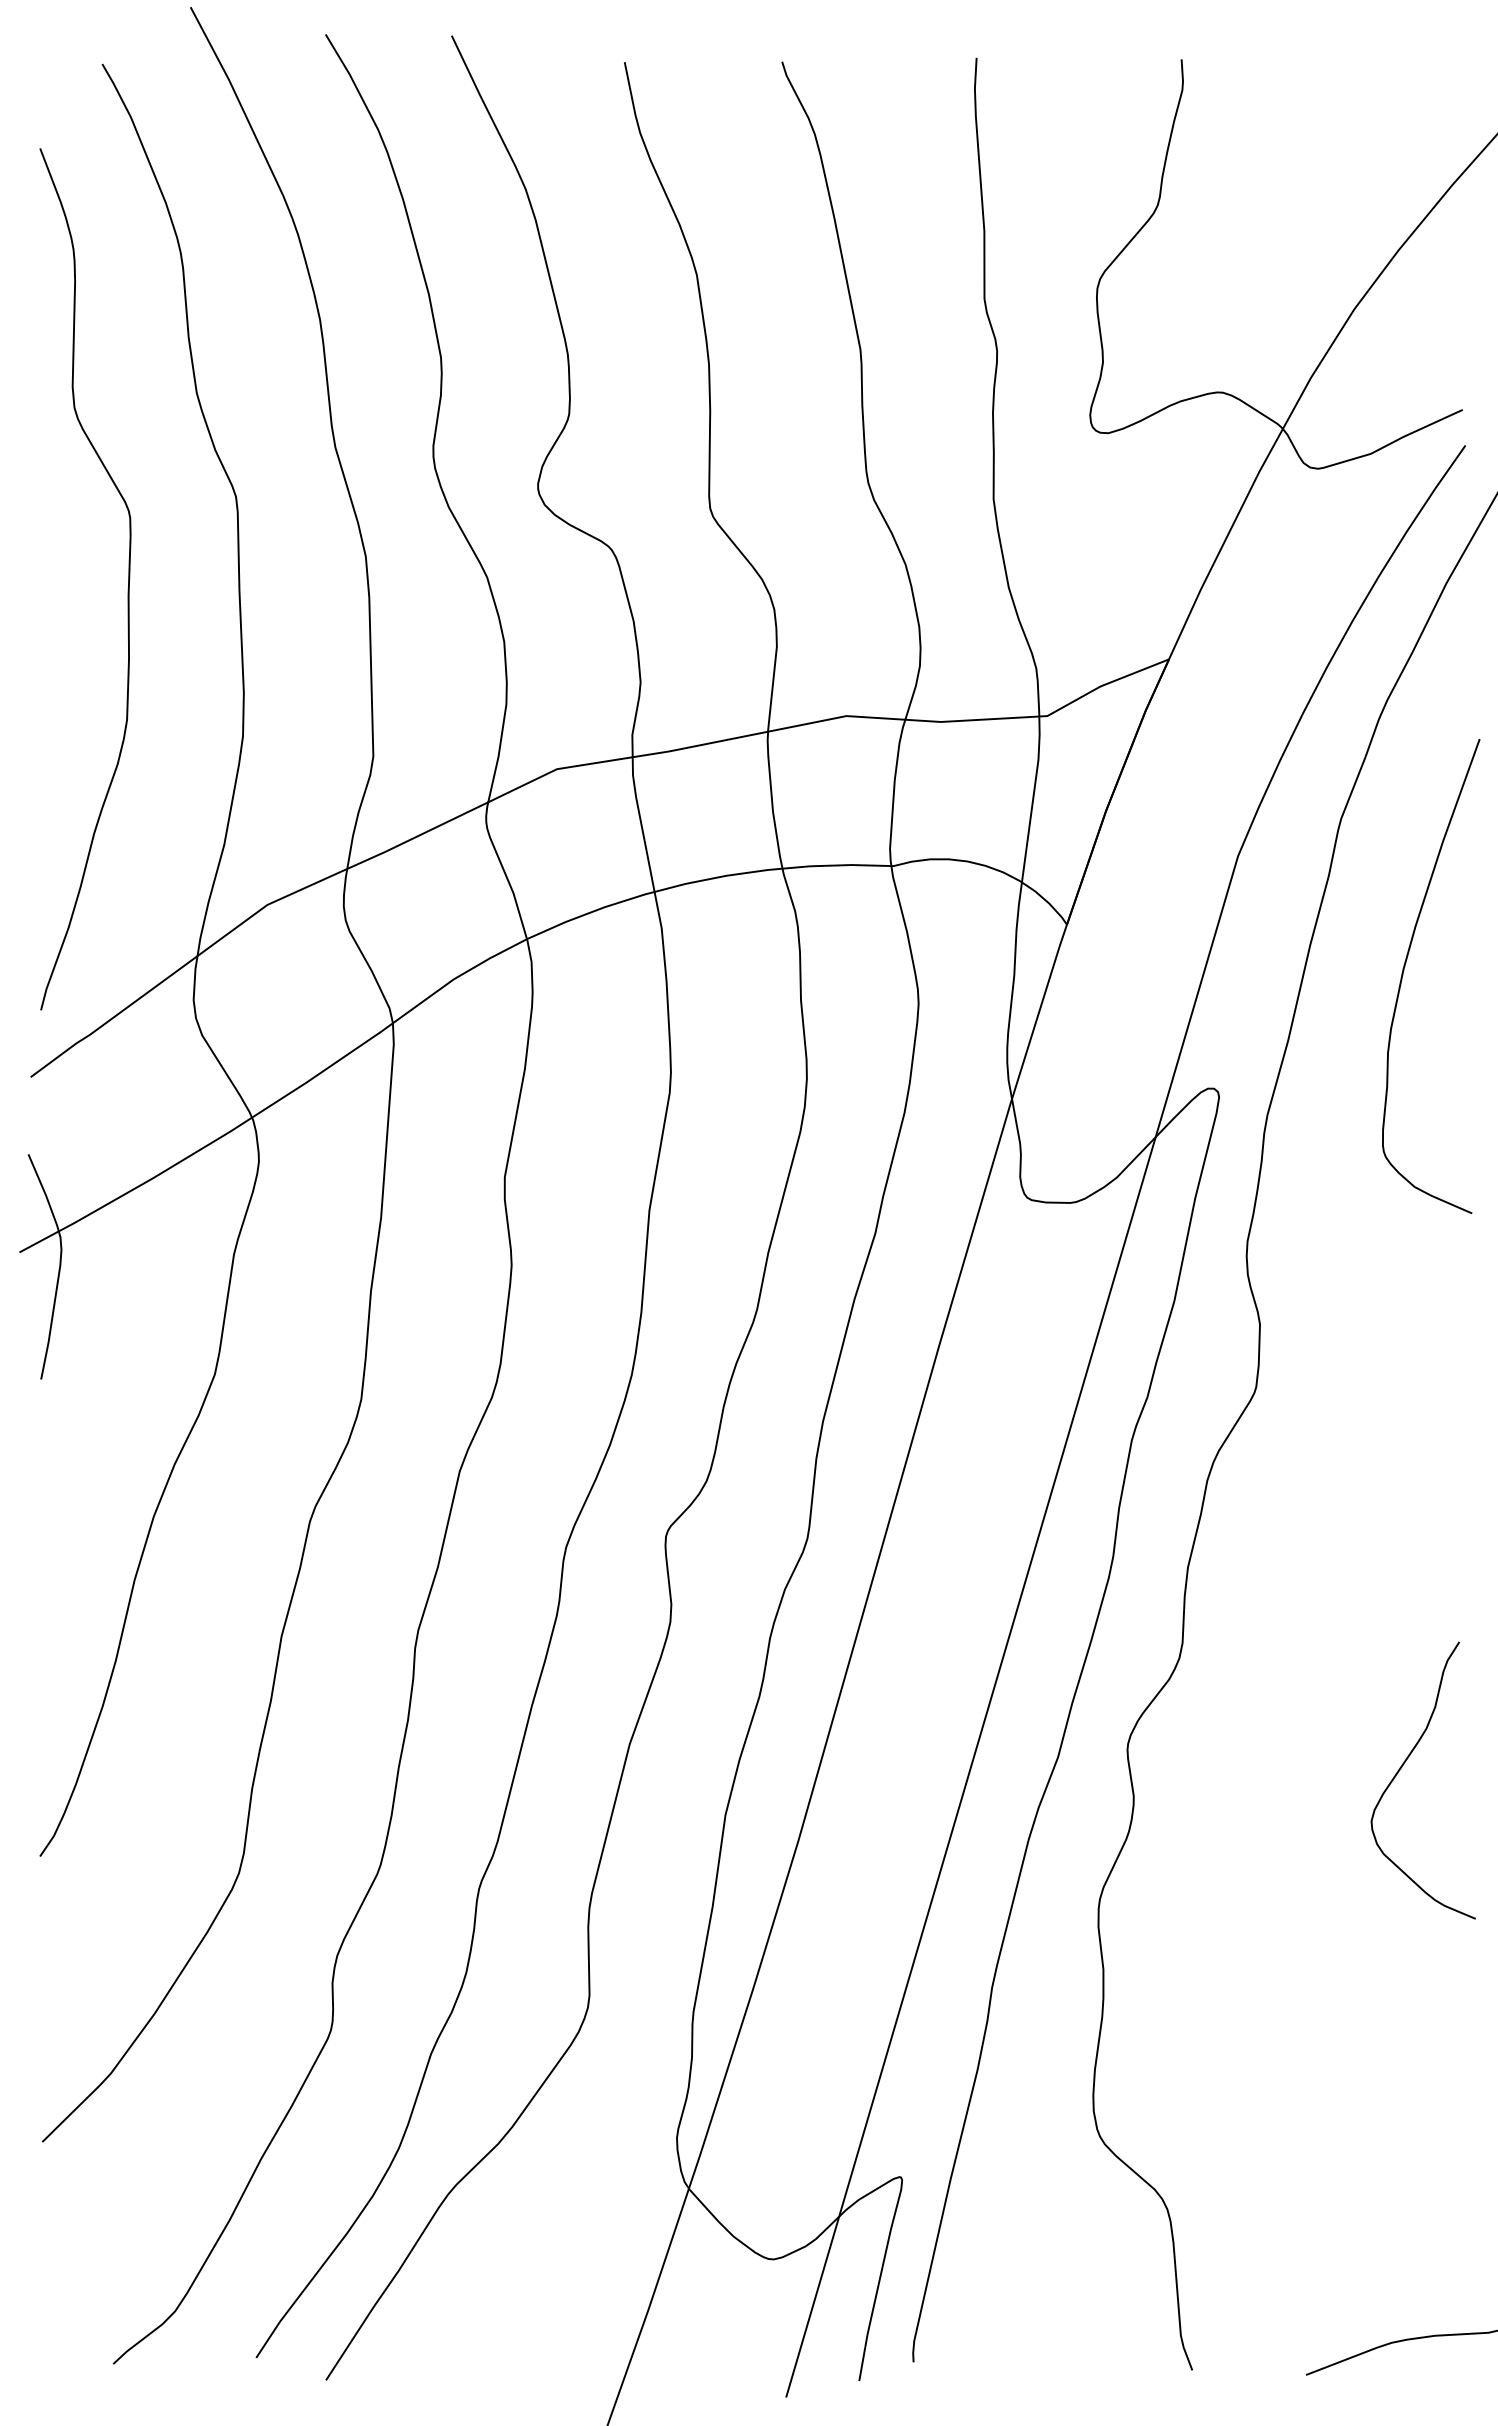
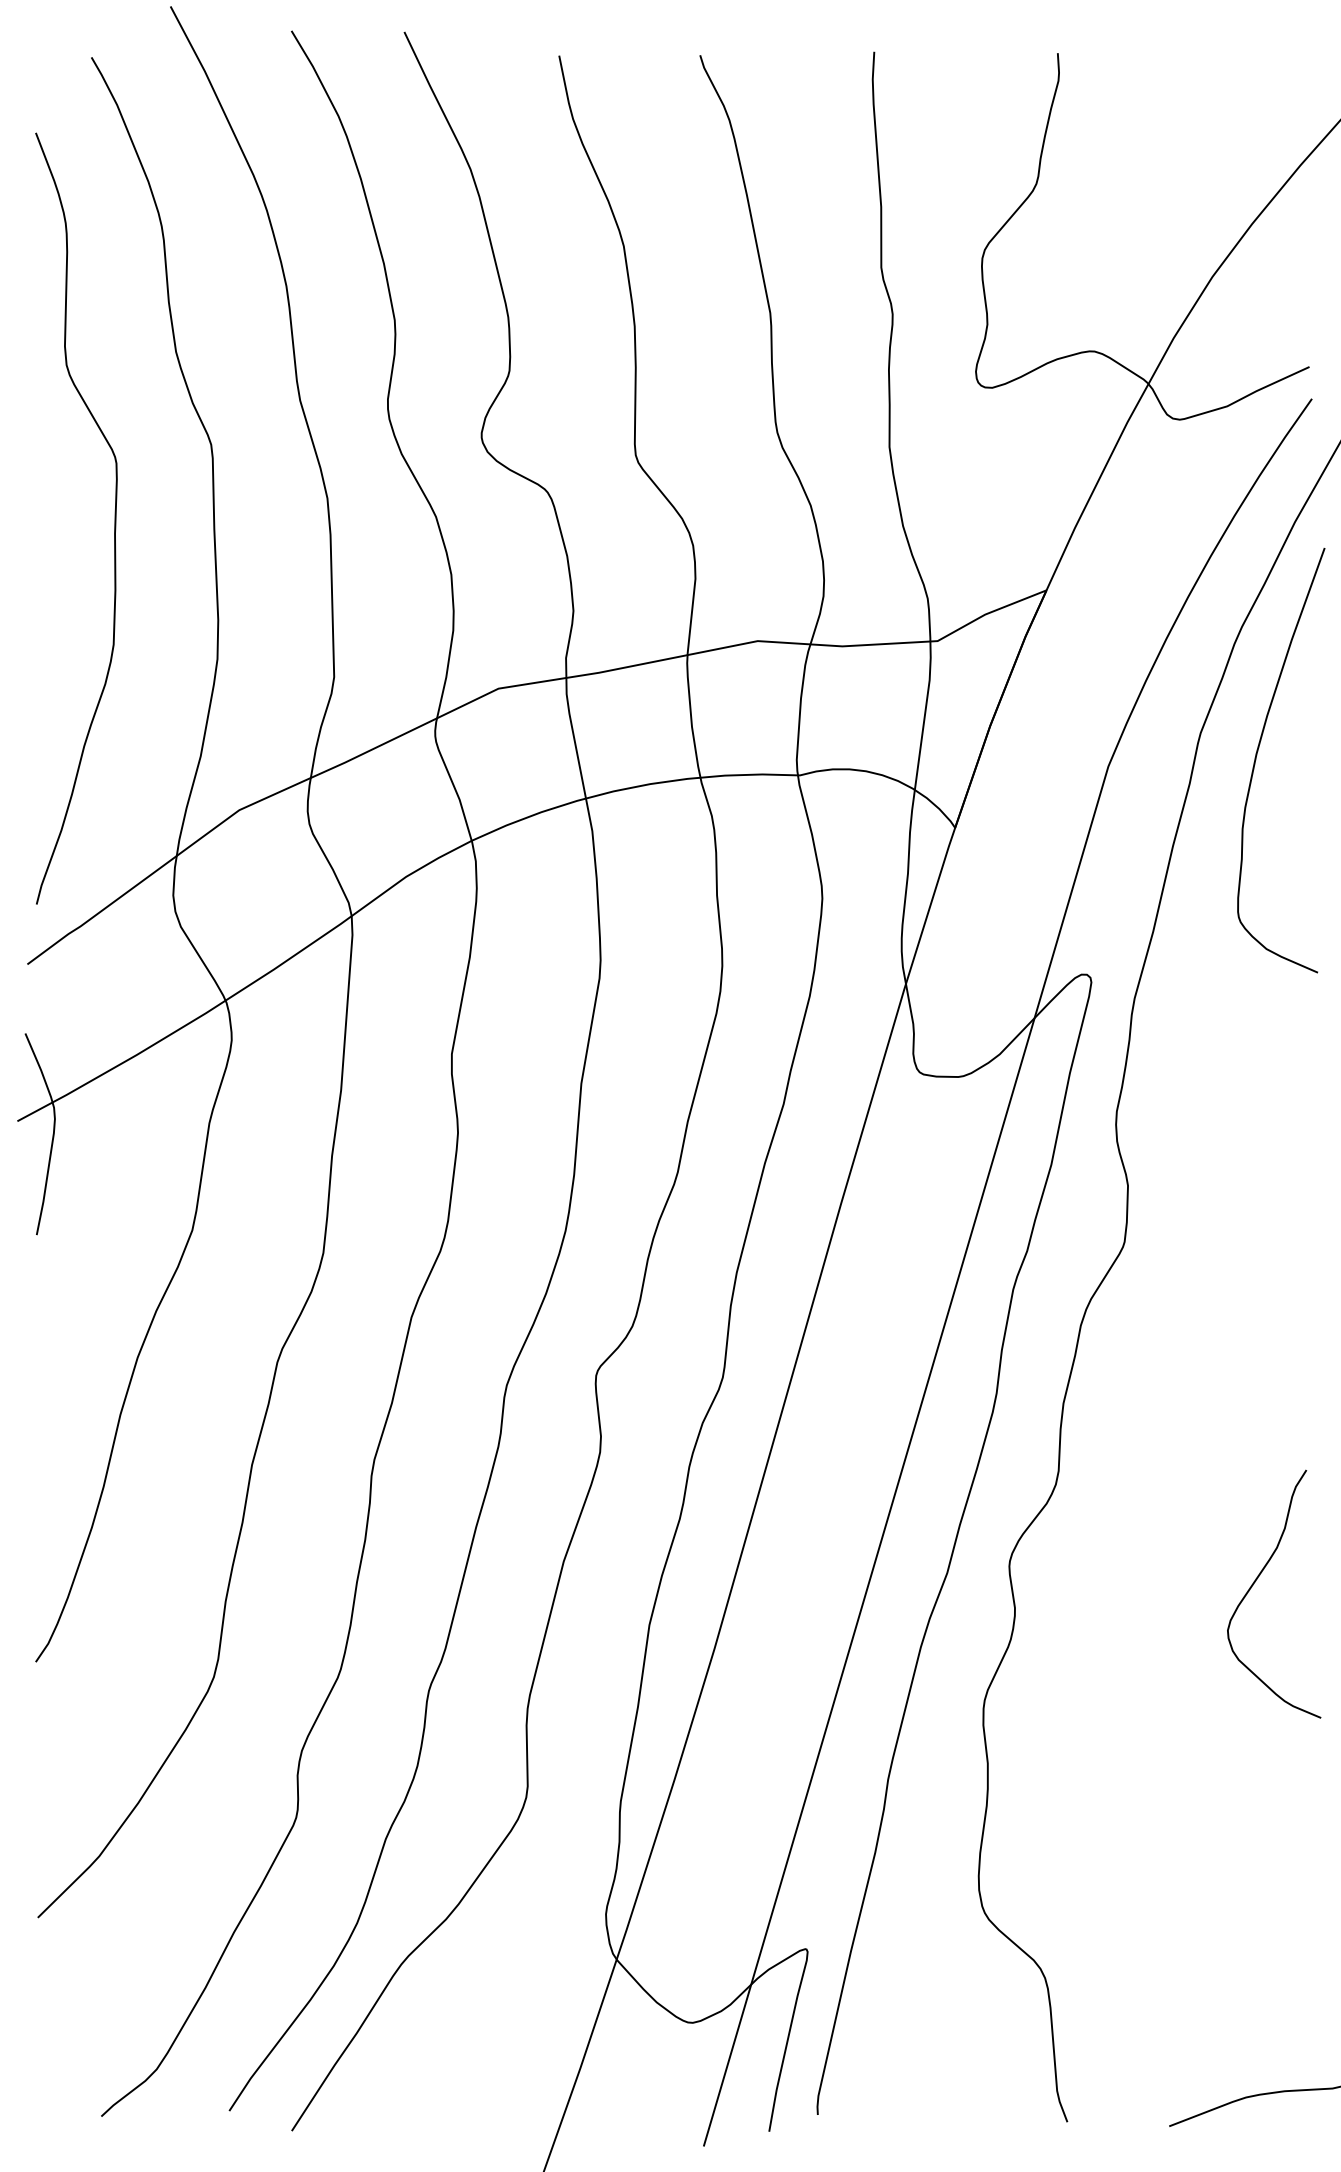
curve: (1404, 970) -> (1257, 755), moved

